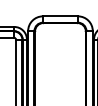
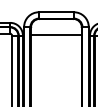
line: (60, 39) -> (56, 35), added

